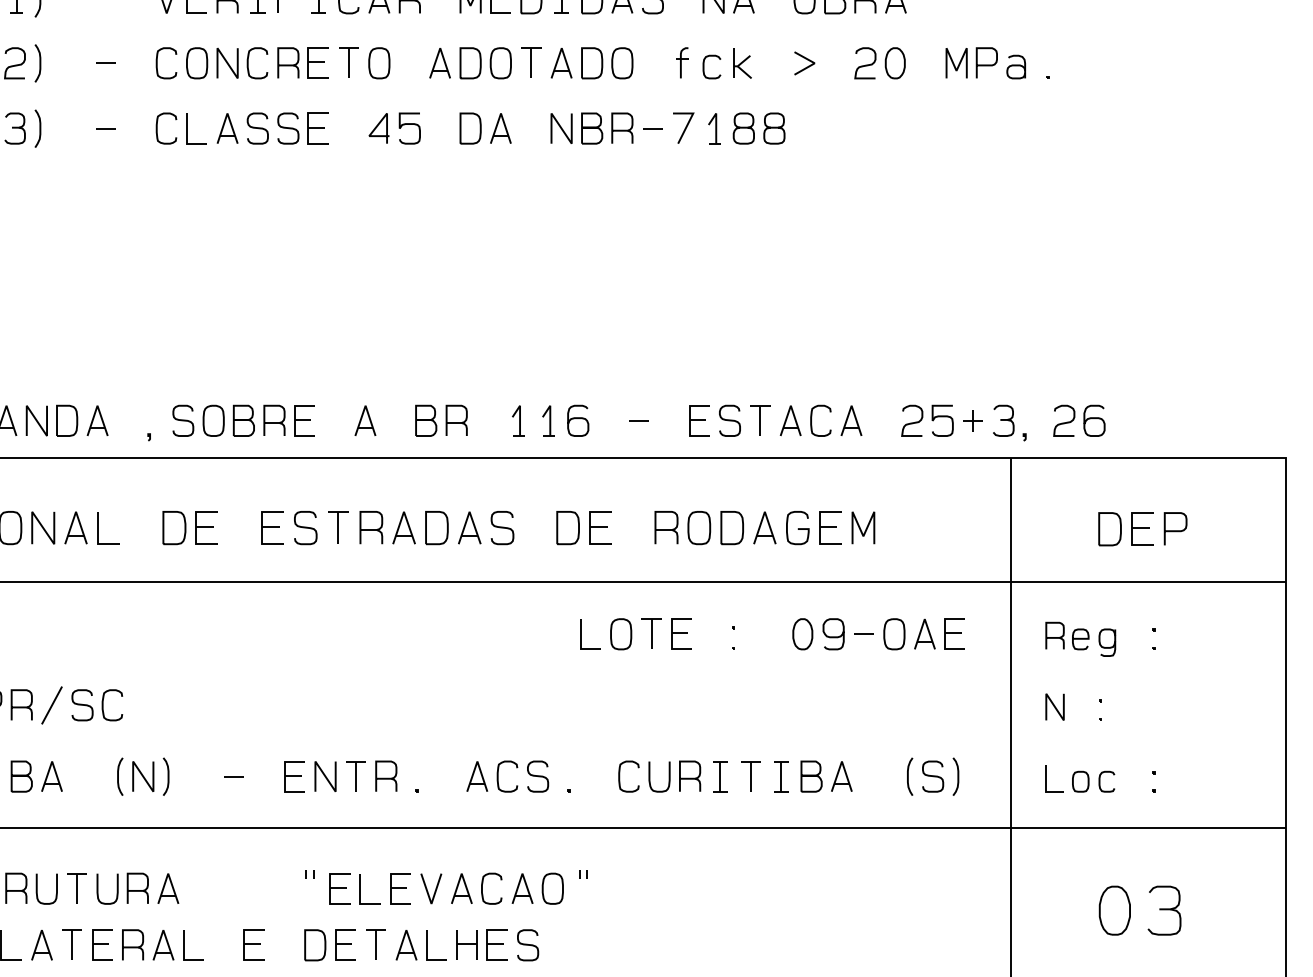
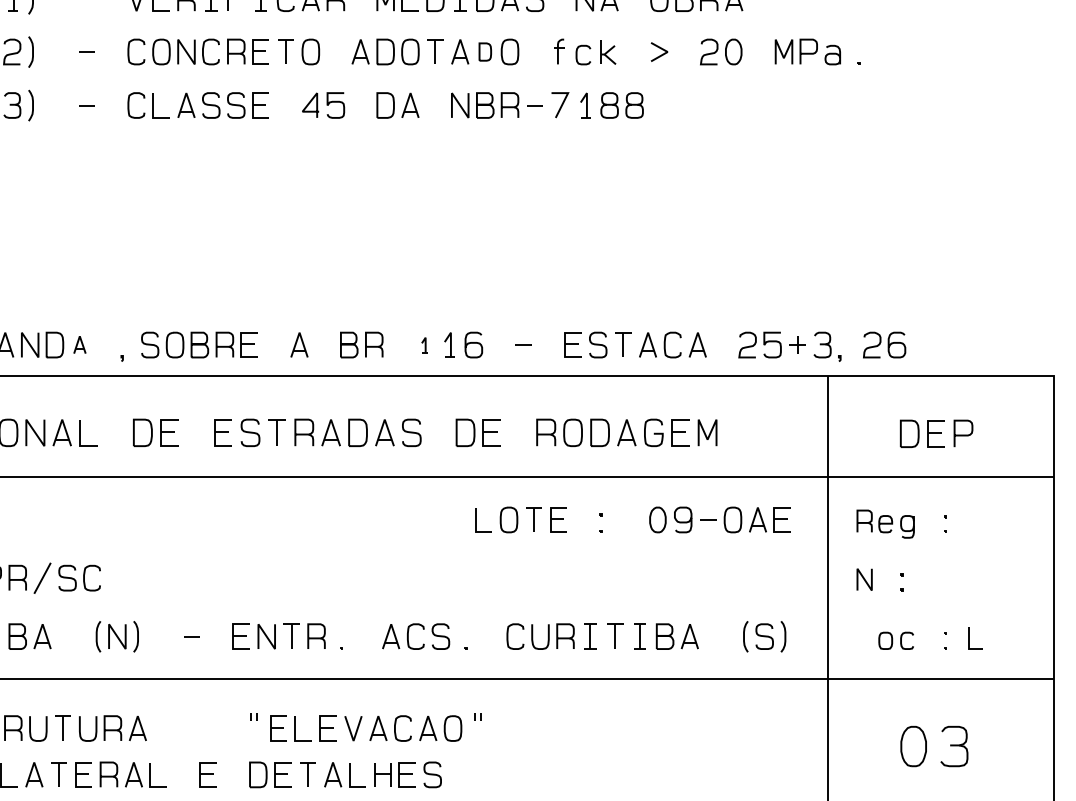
part: (592, 63) -> (485, 52), size x0.7
part: (97, 420) -> (79, 344), size x0.7
part: (518, 420) -> (424, 344), size x0.6
line: (1046, 778) -> (969, 638), moved

